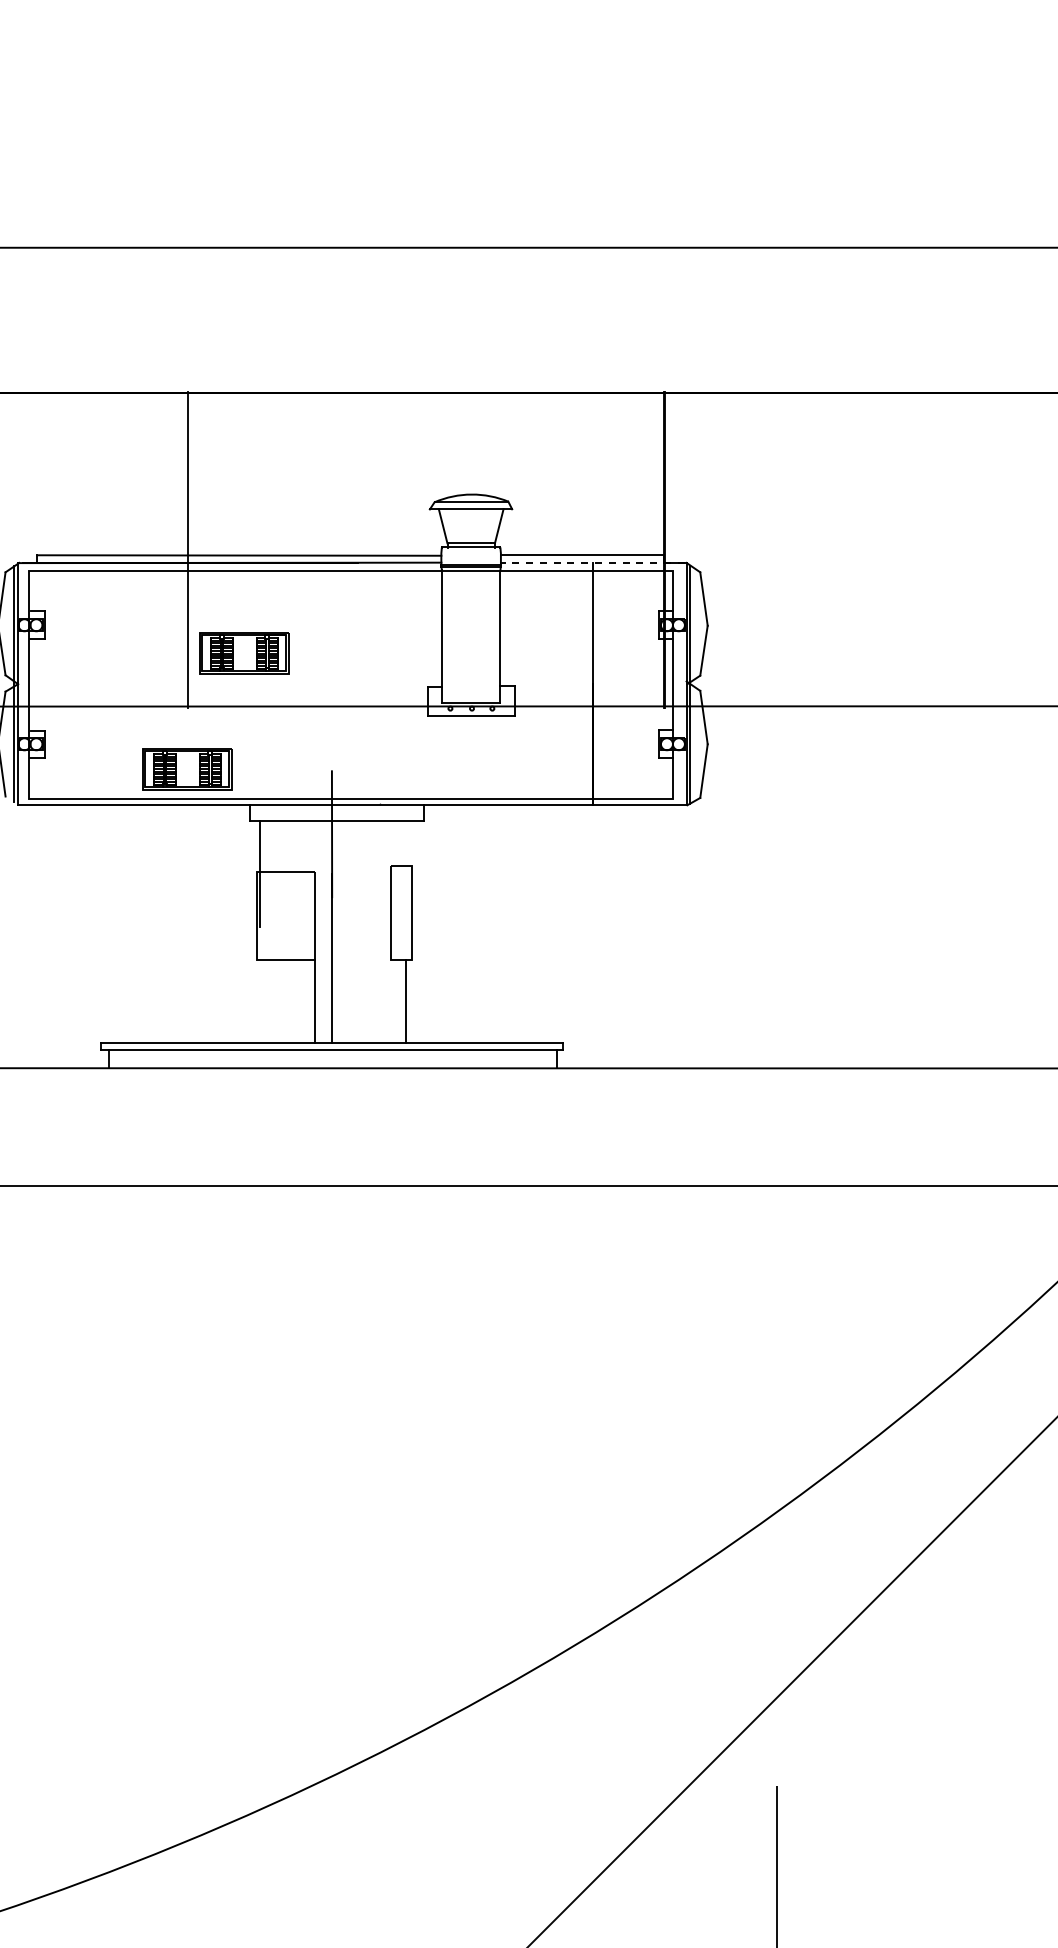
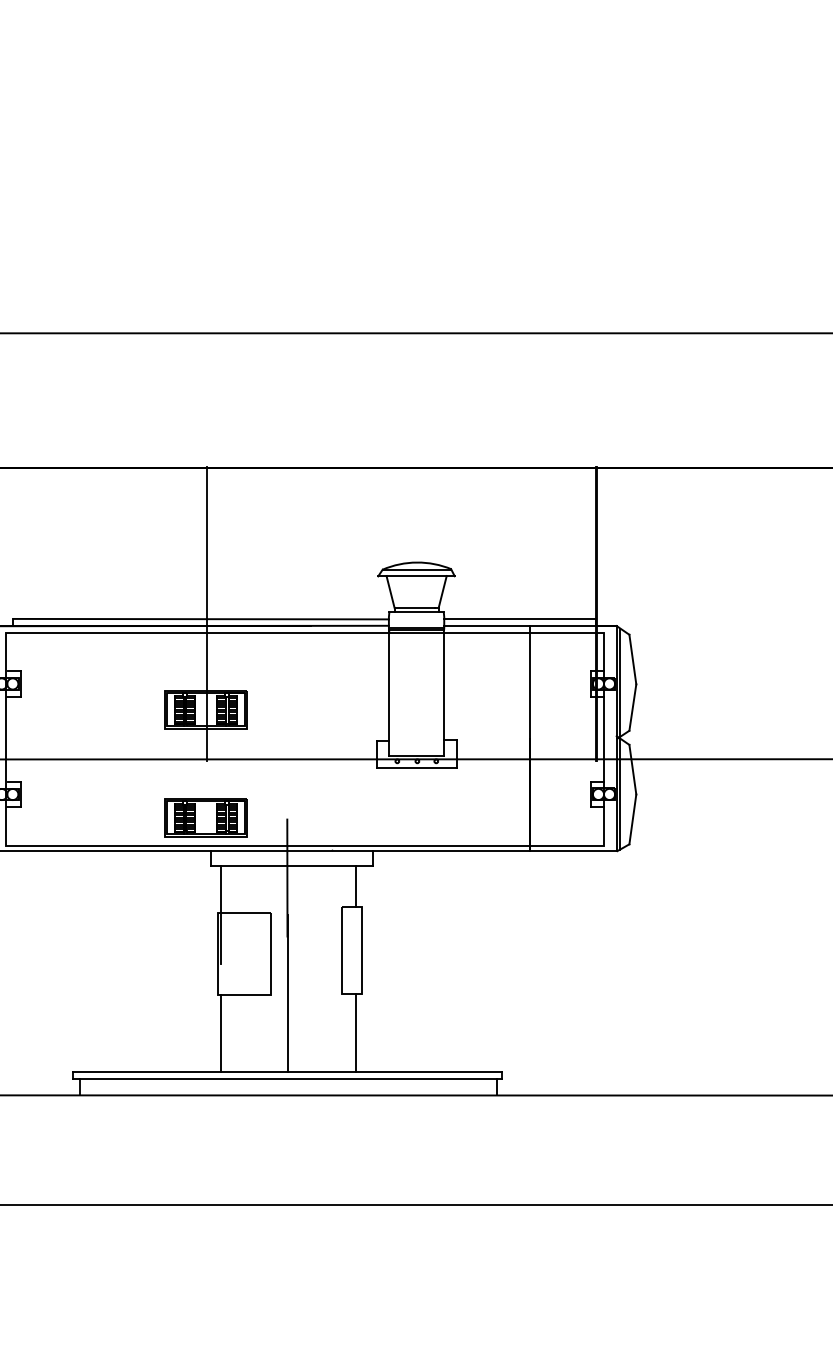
line: (187, 549) -> (207, 613), moved
line: (592, 563) -> (529, 626), dashed -> solid
part: (187, 769) -> (206, 817), moved
line: (405, 842) -> (355, 885), added
line: (315, 1001) -> (220, 1033), moved

